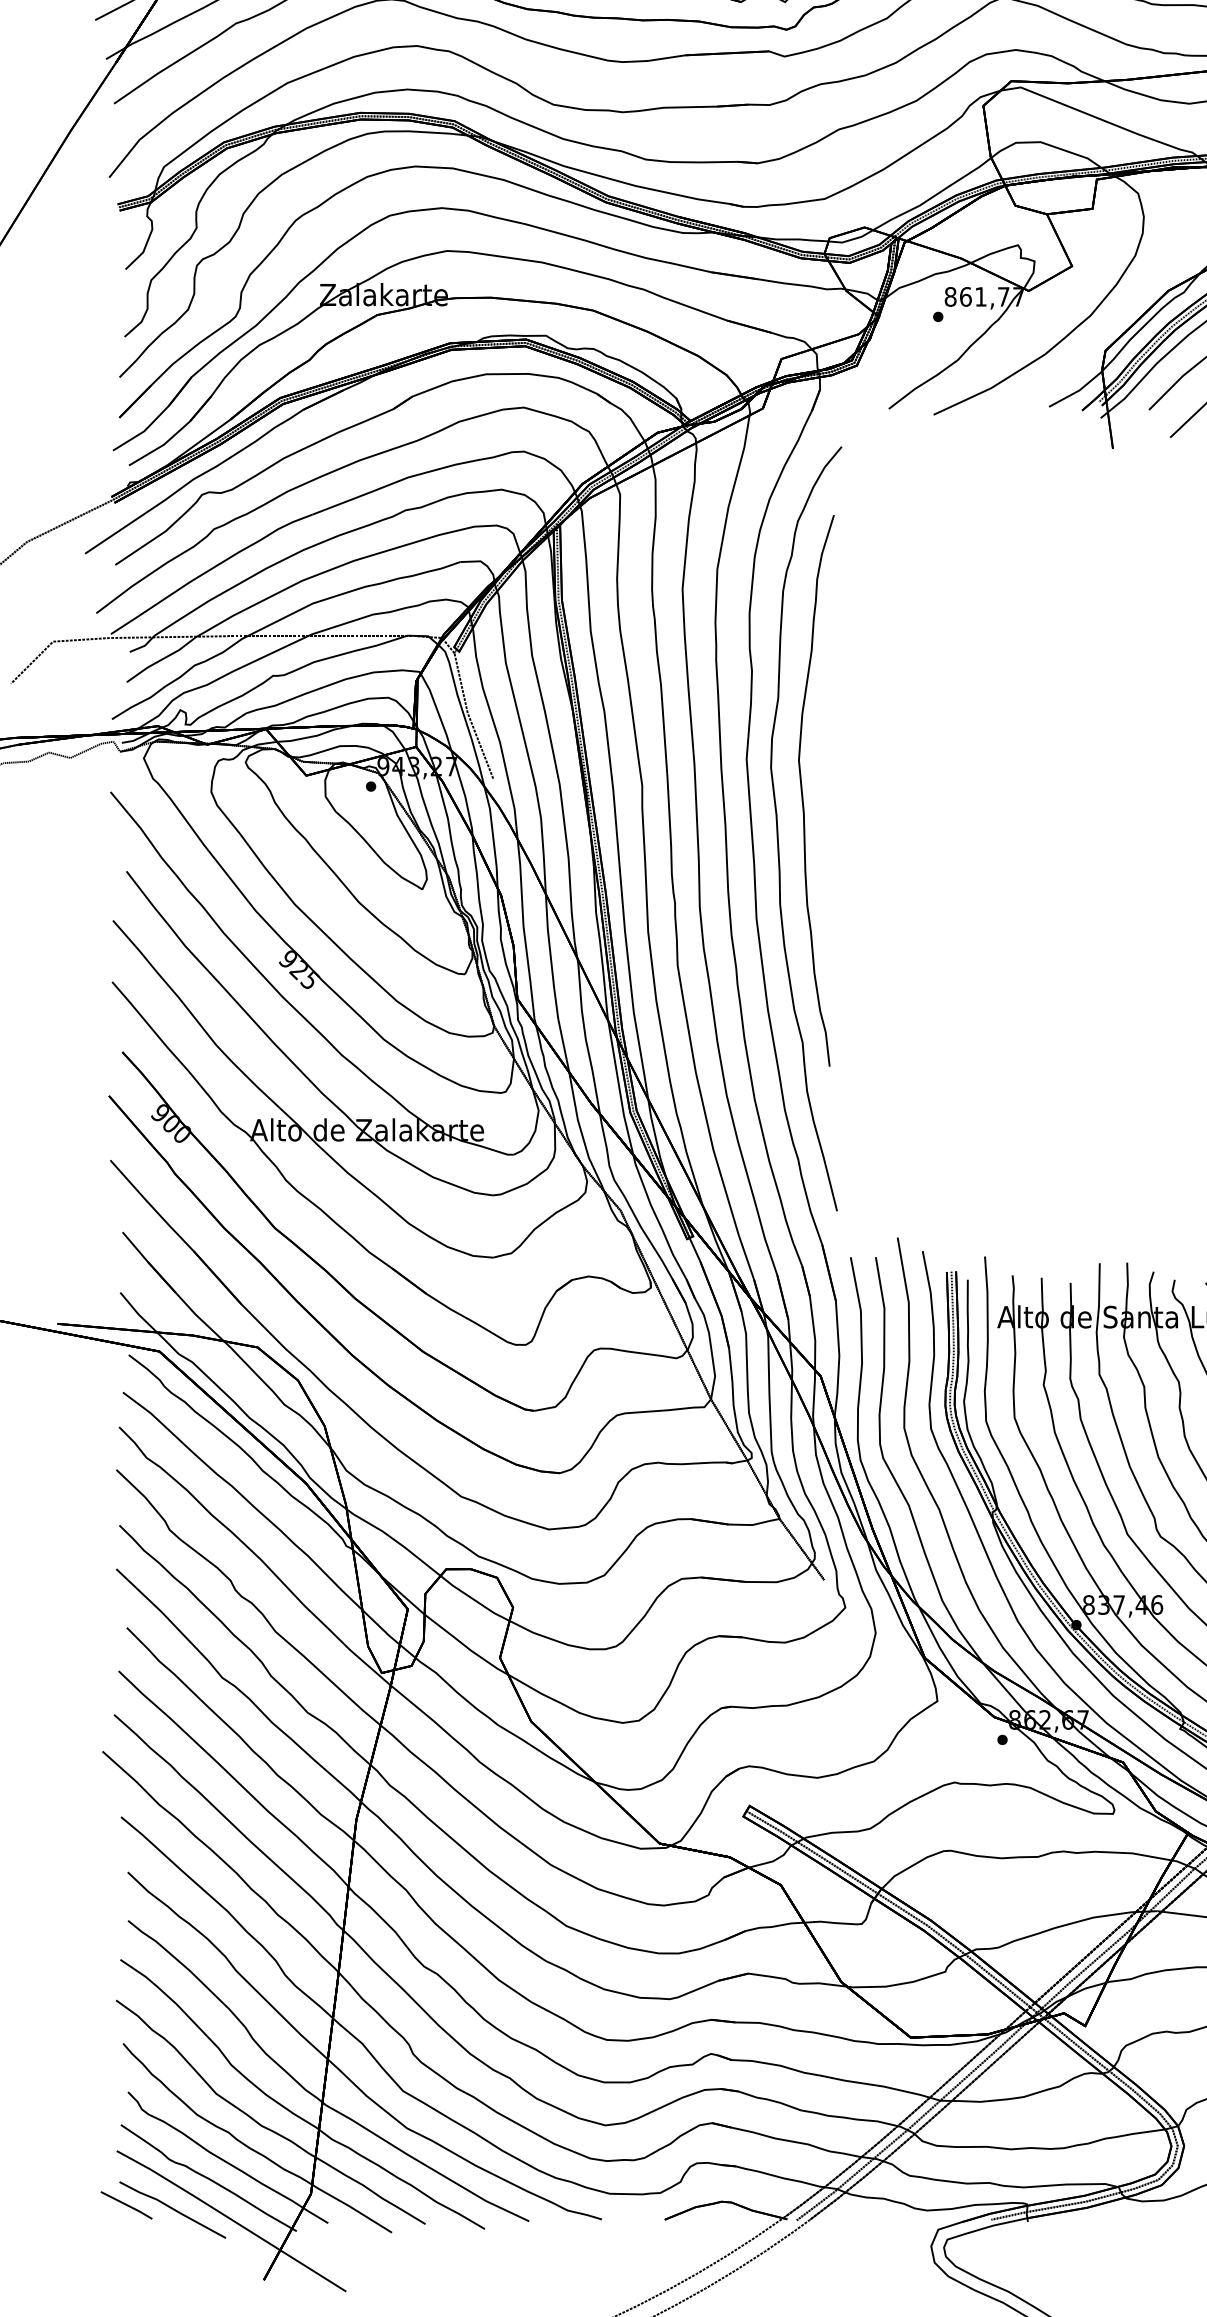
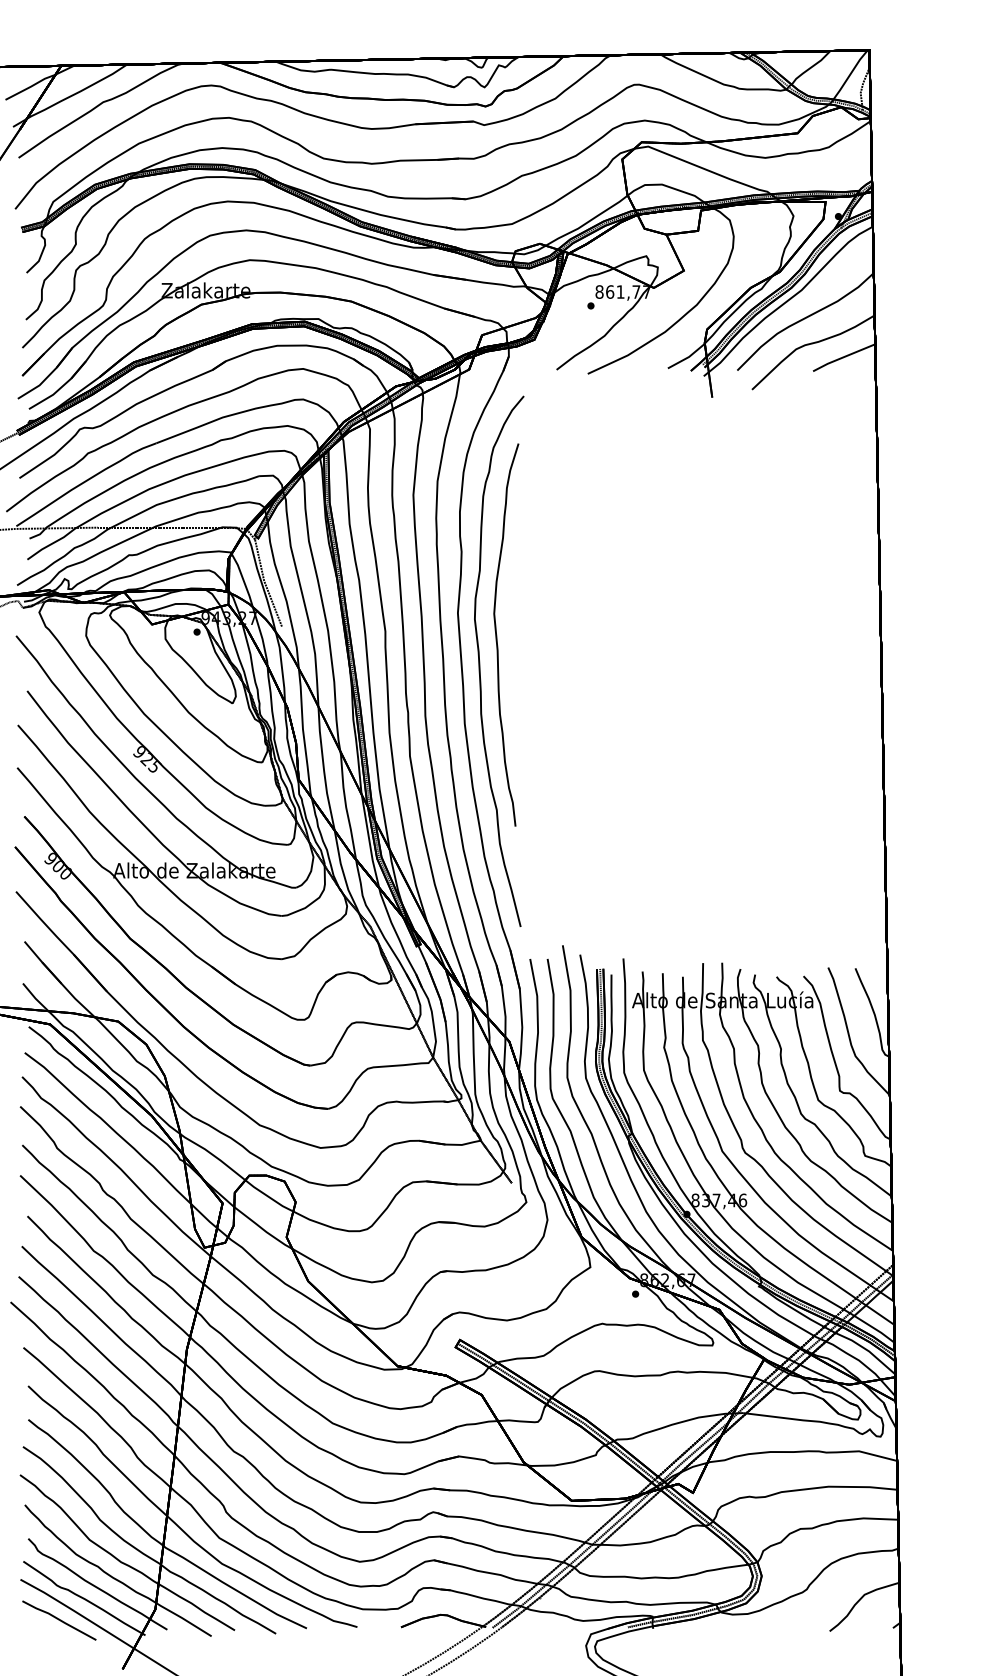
line: (126, 2205) -> (27, 1617), removed

